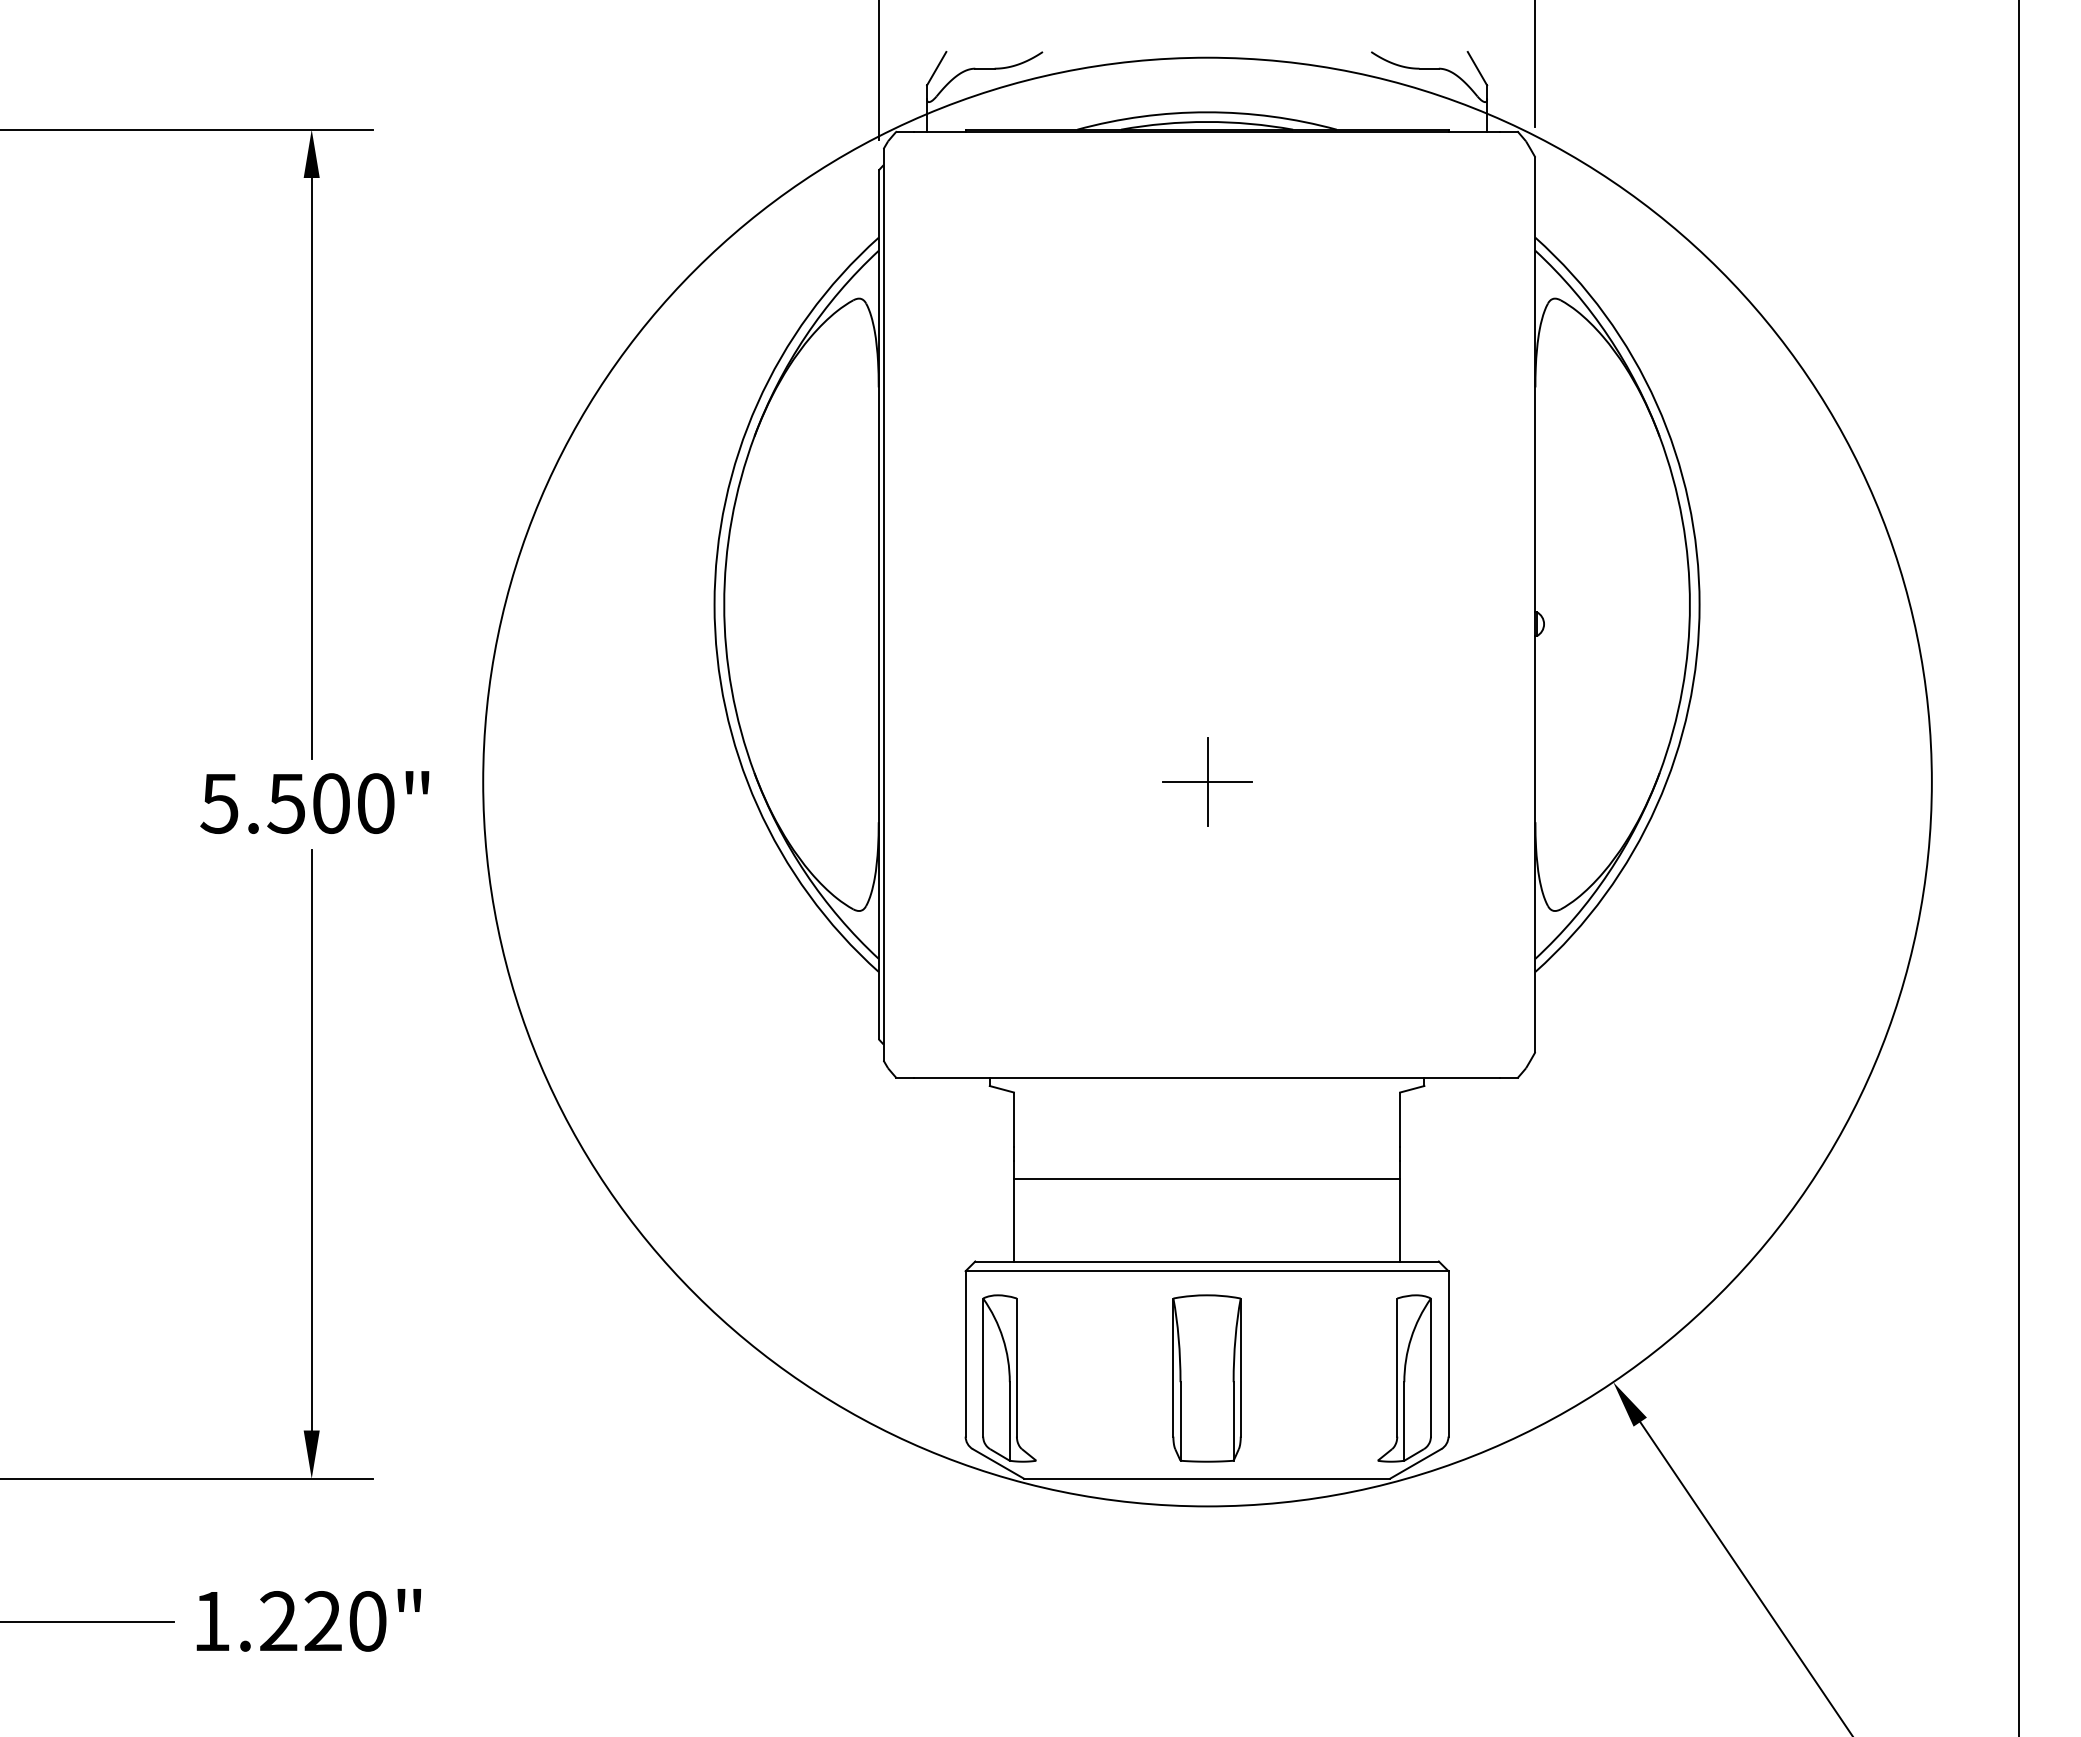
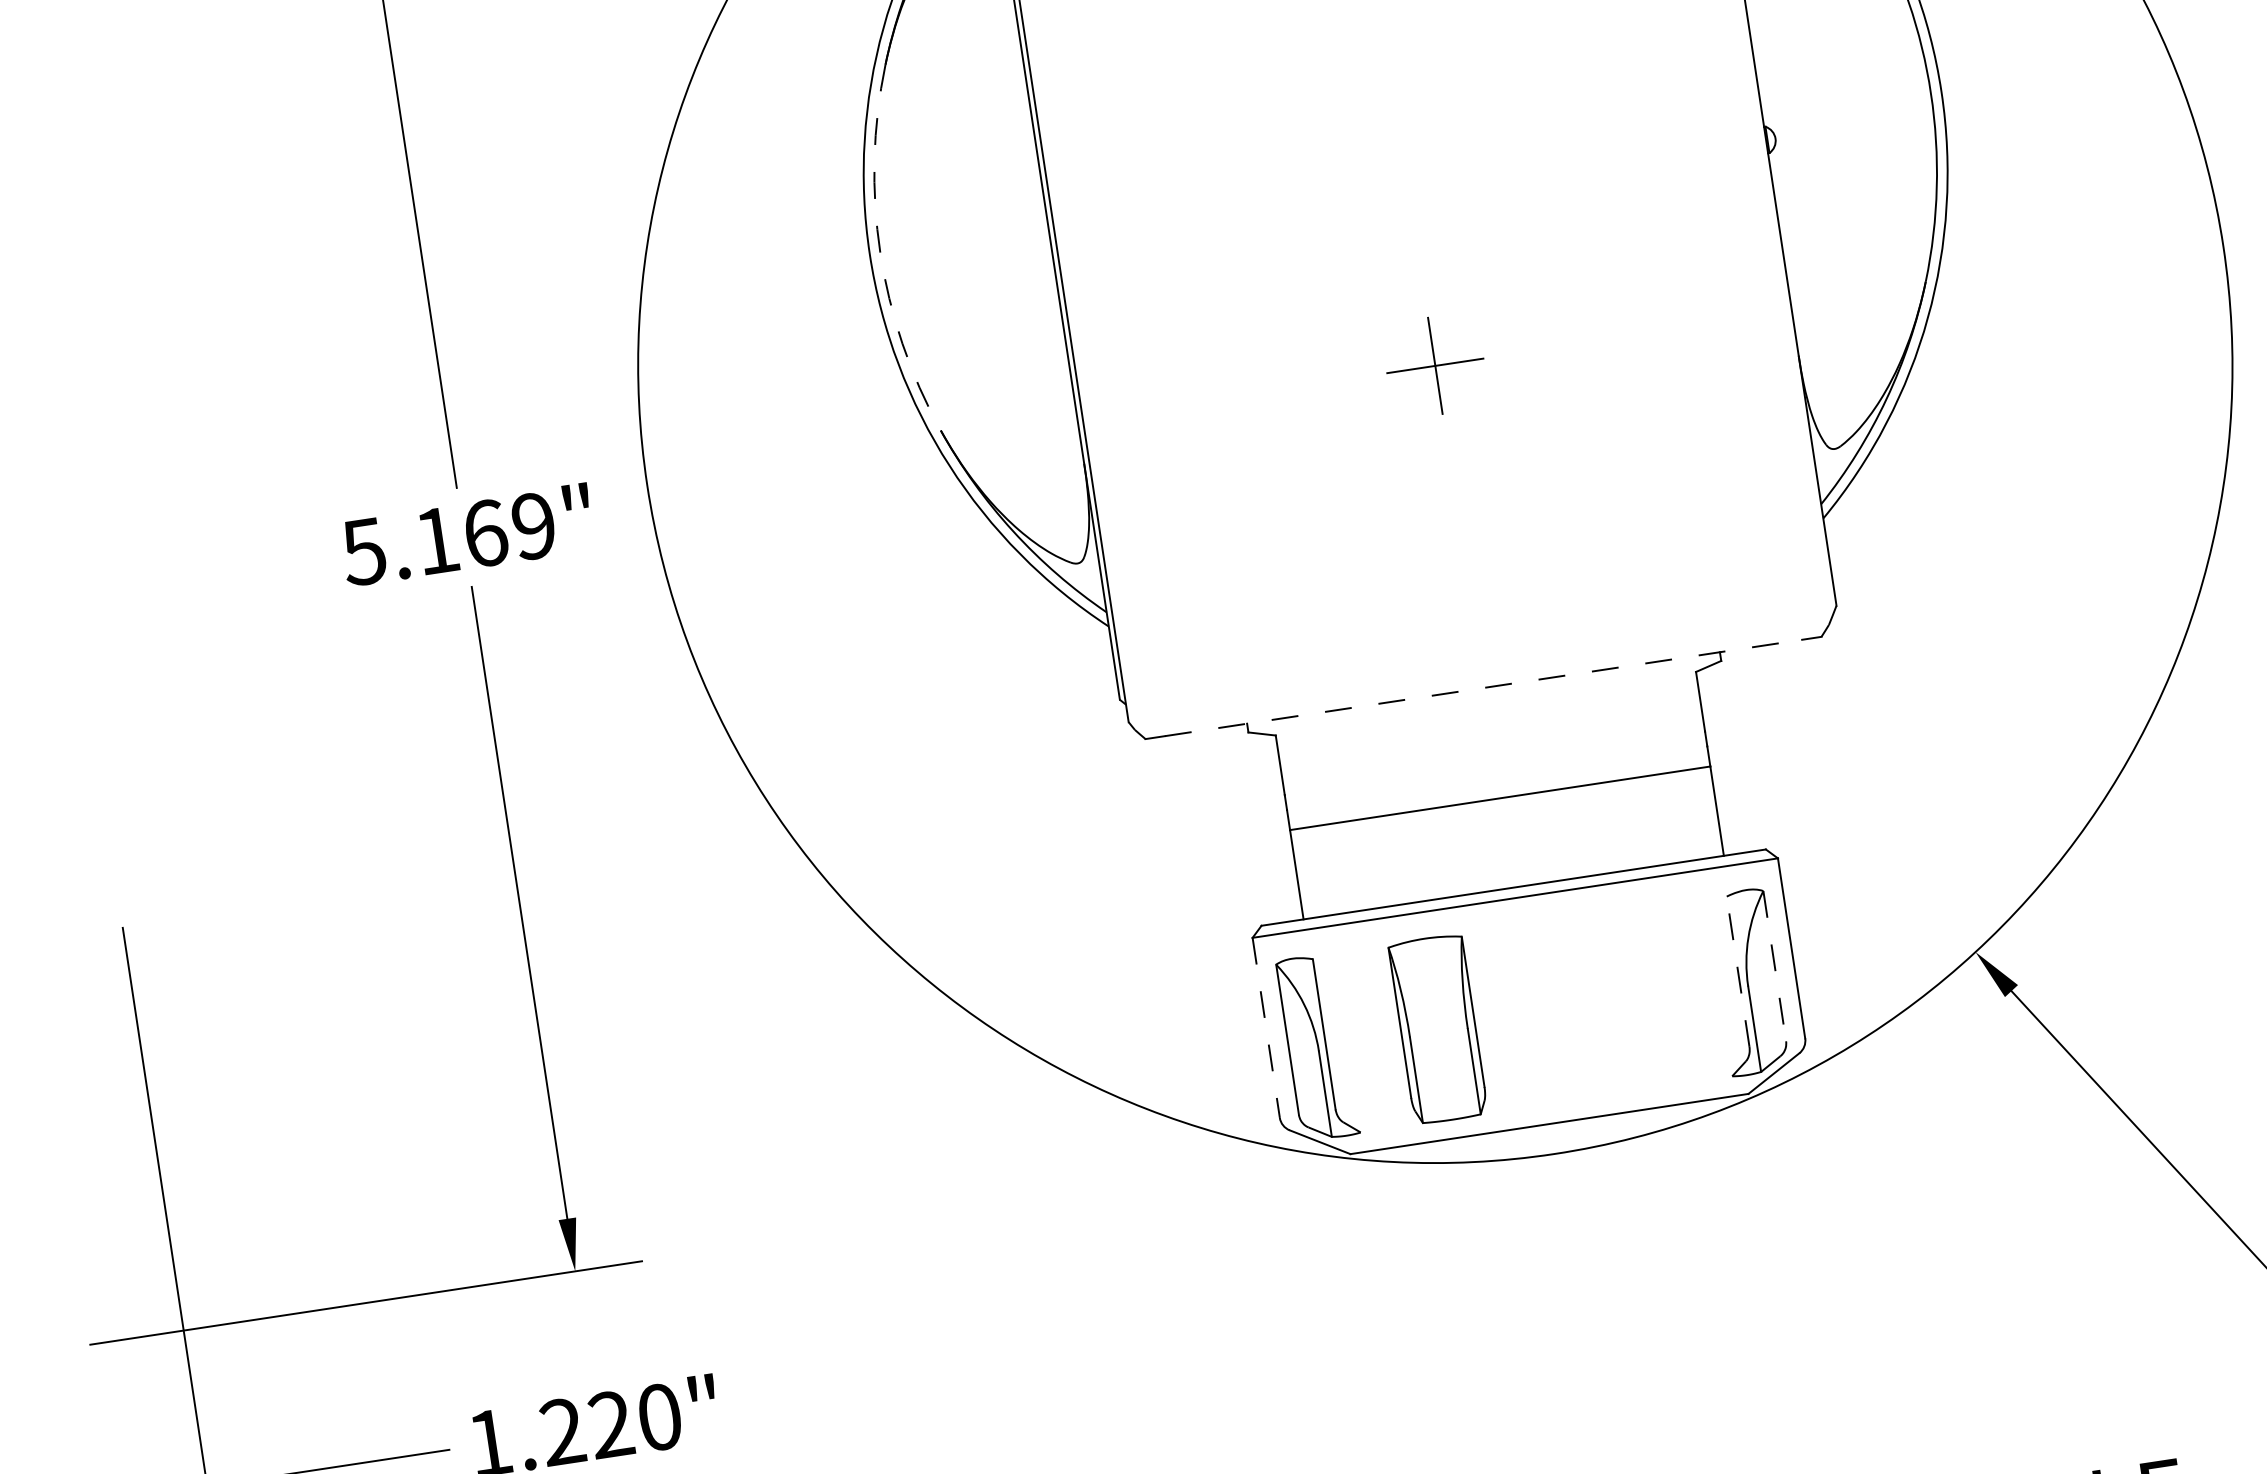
arc: (724, 604) -> (880, 252), solid -> dashed
text: (330, 803) -> (484, 533), 5.500" -> 5.169"
line: (1207, 1078) -> (1484, 688), solid -> dashed
line: (965, 1353) -> (1266, 1027), solid -> dashed
line: (1397, 1367) -> (1738, 971), solid -> dashed
line: (1430, 1368) -> (1774, 967), solid -> dashed
part: (1206, 1378) -> (1437, 1029), moved

